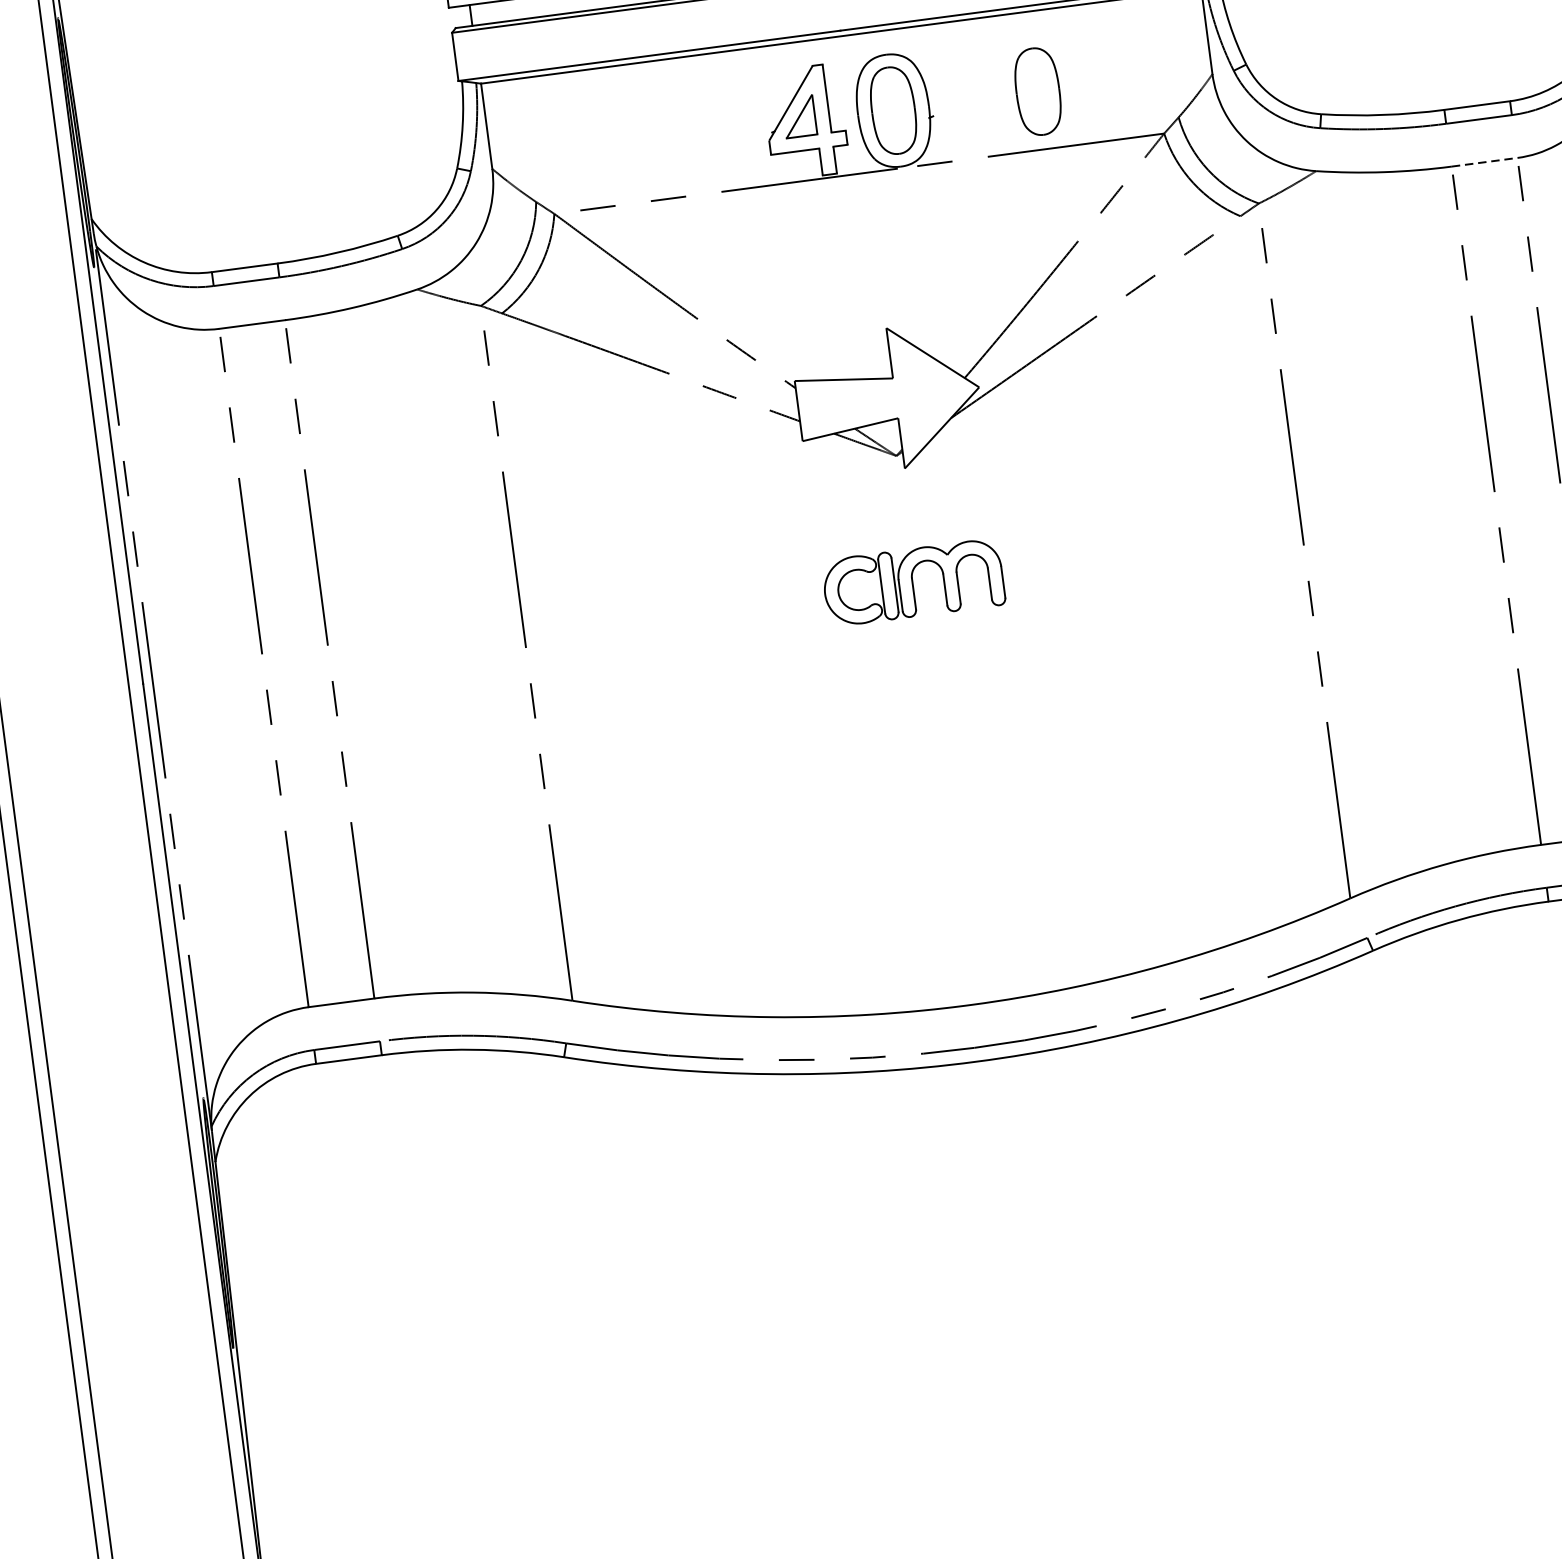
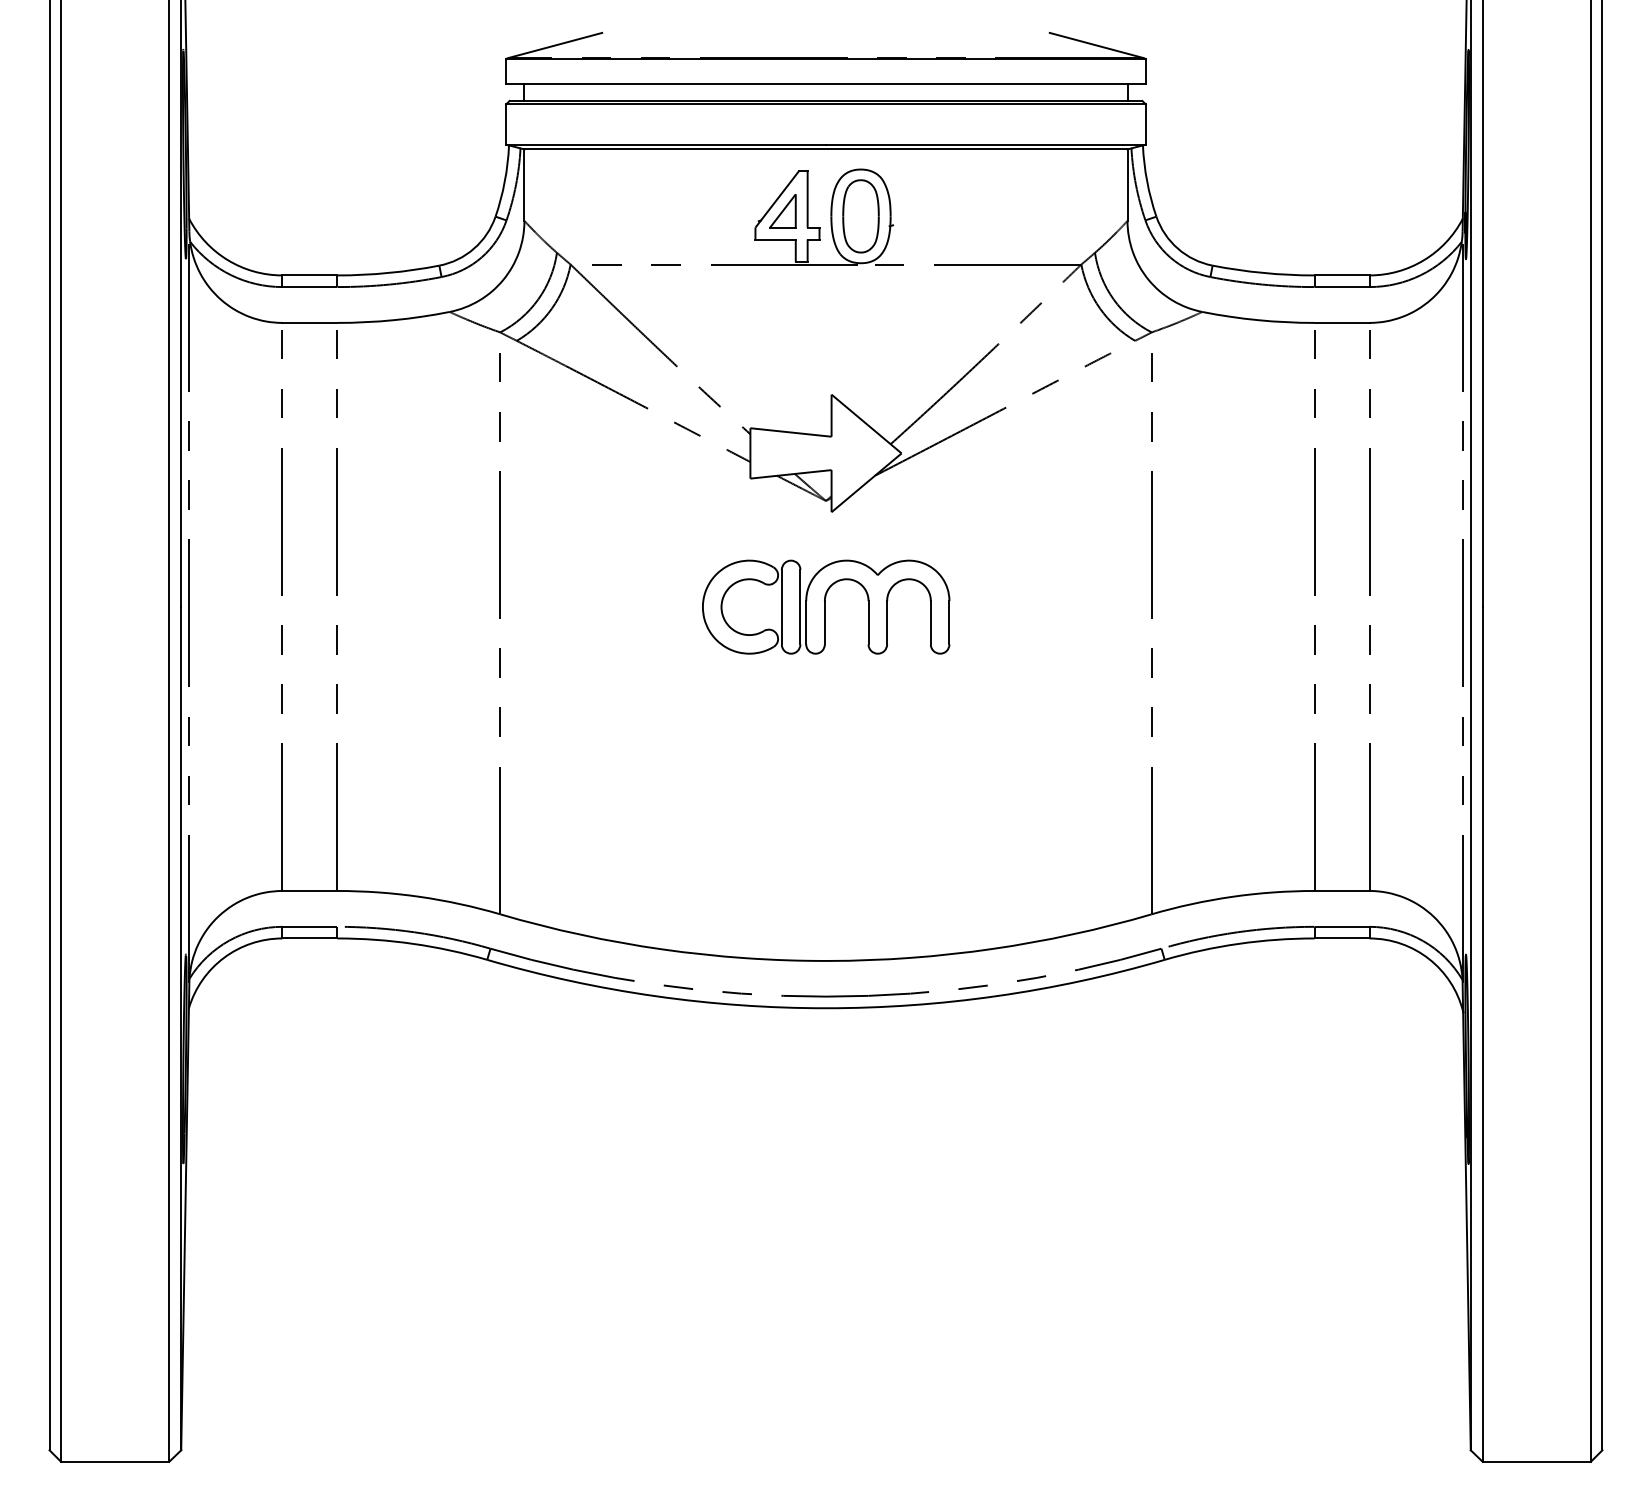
part: (1037, 91) -> (981, 216), removed
line: (1485, 161) -> (1342, 322), dashed -> solid
part: (913, 581) -> (826, 606), size x1.67

